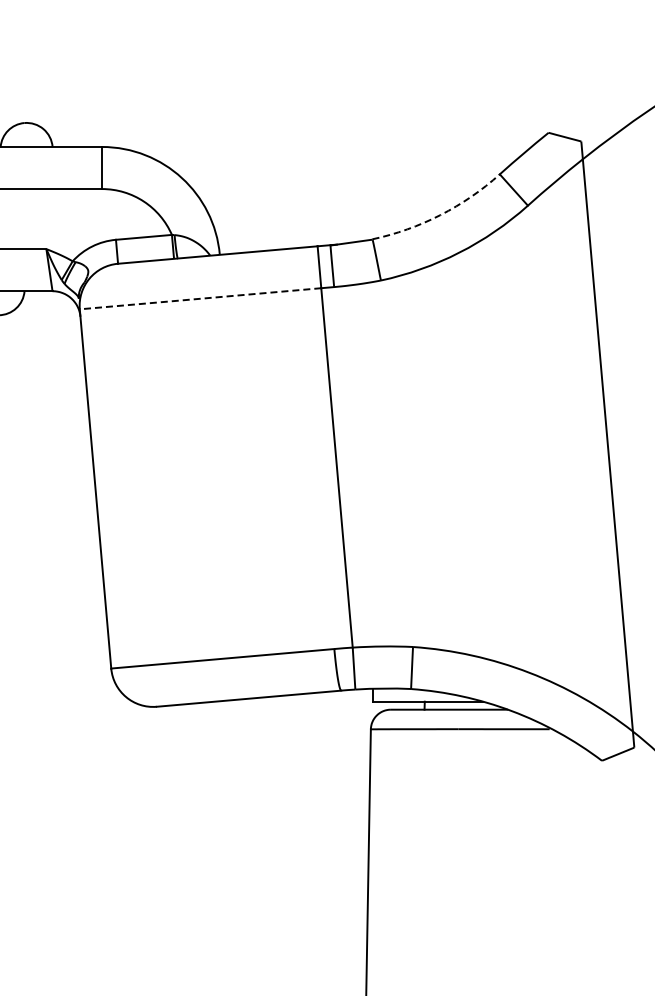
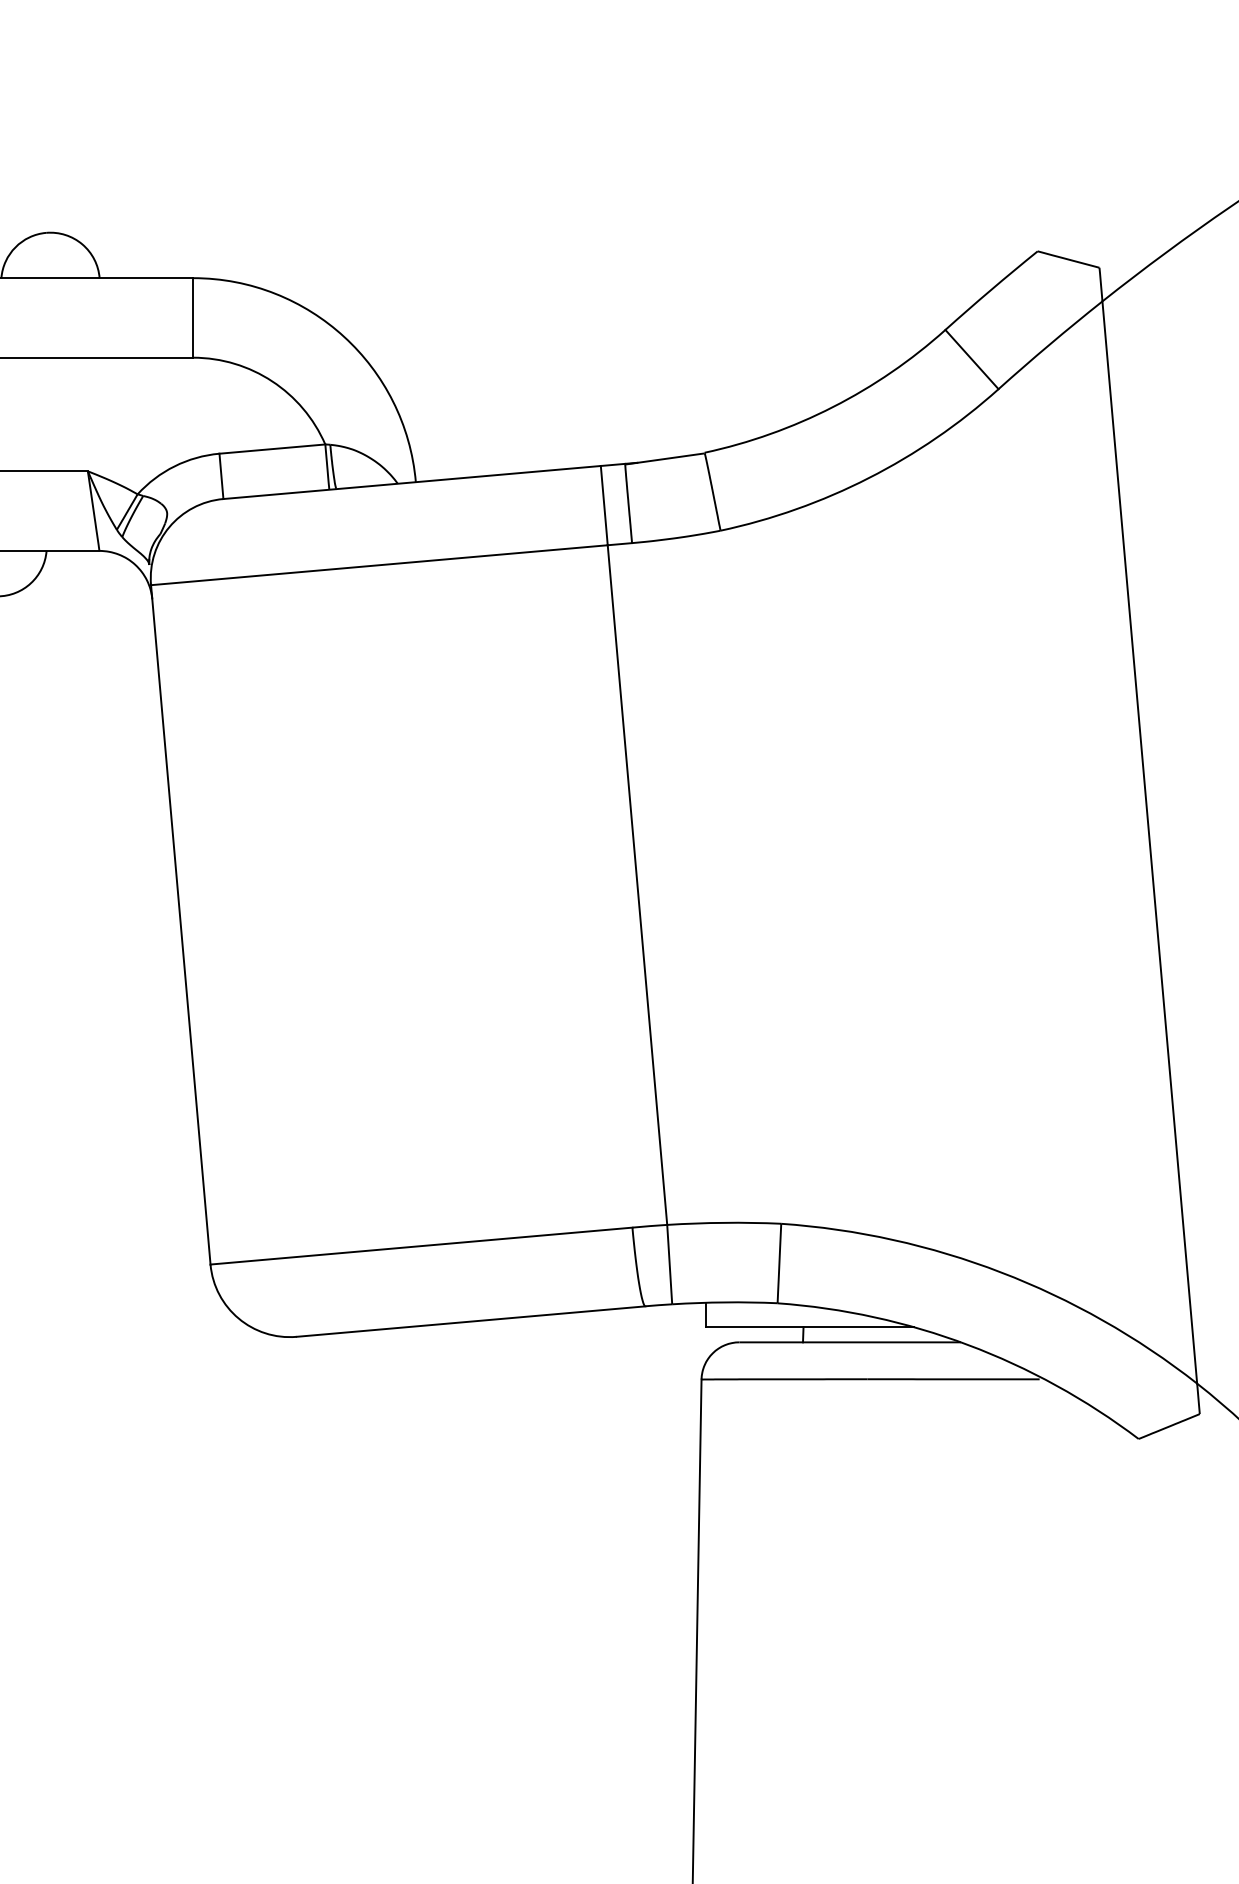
arc: (440, 215) -> (833, 407), dashed -> solid
line: (200, 298) -> (379, 564), dashed -> solid

